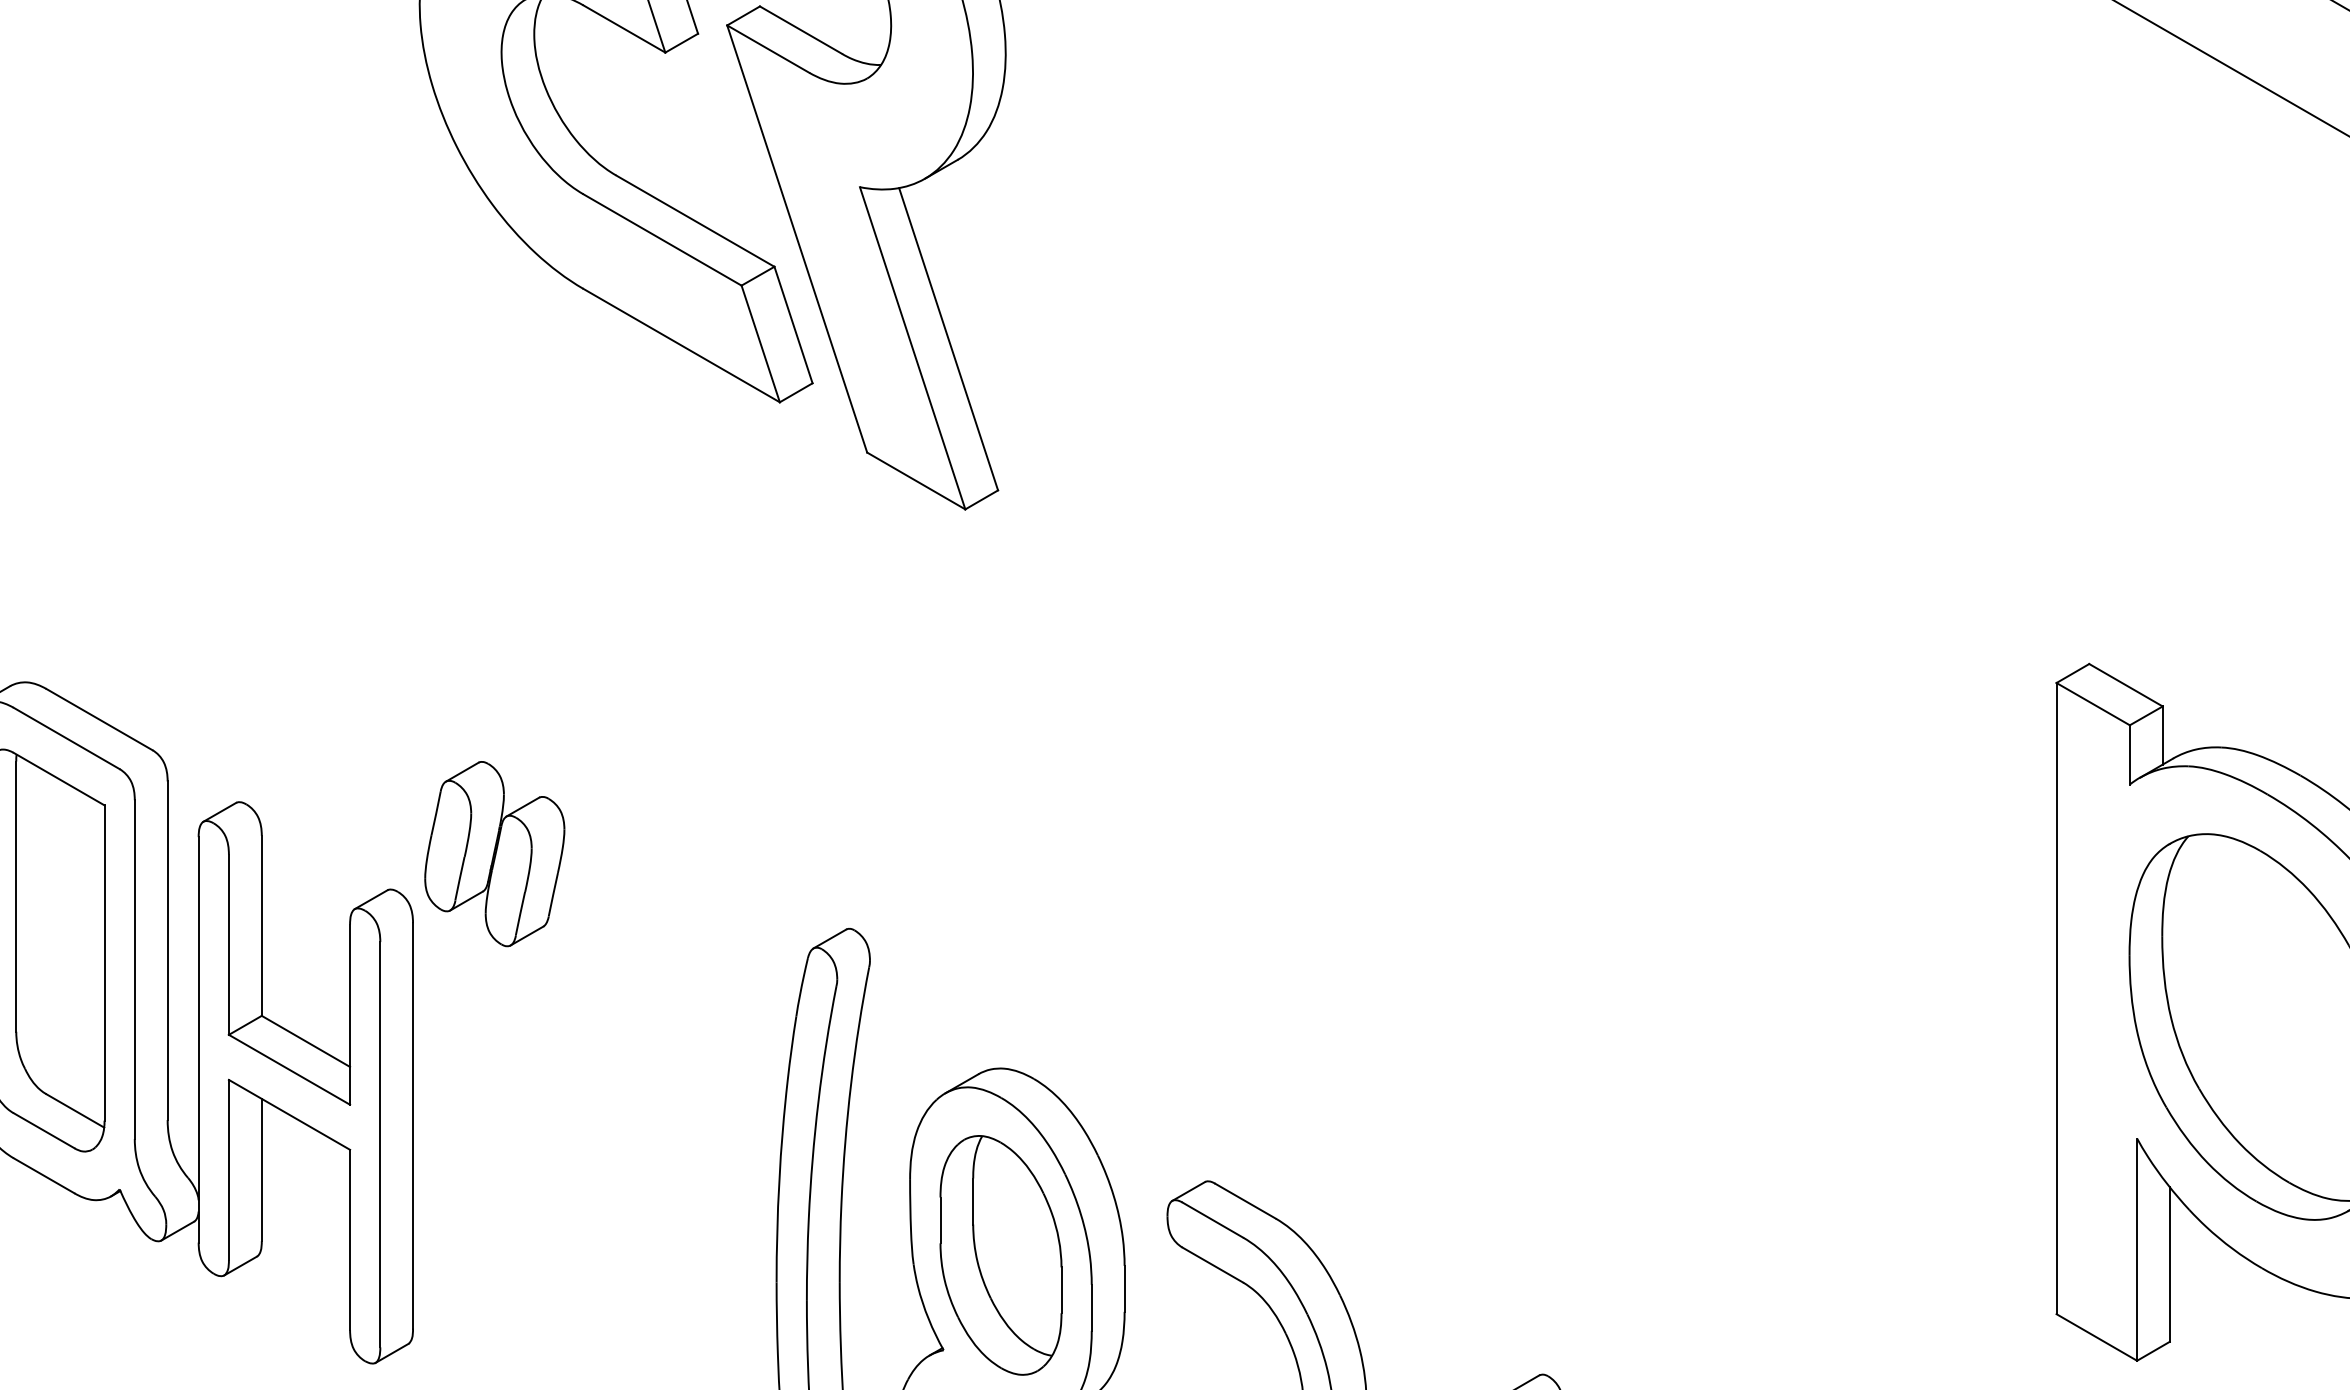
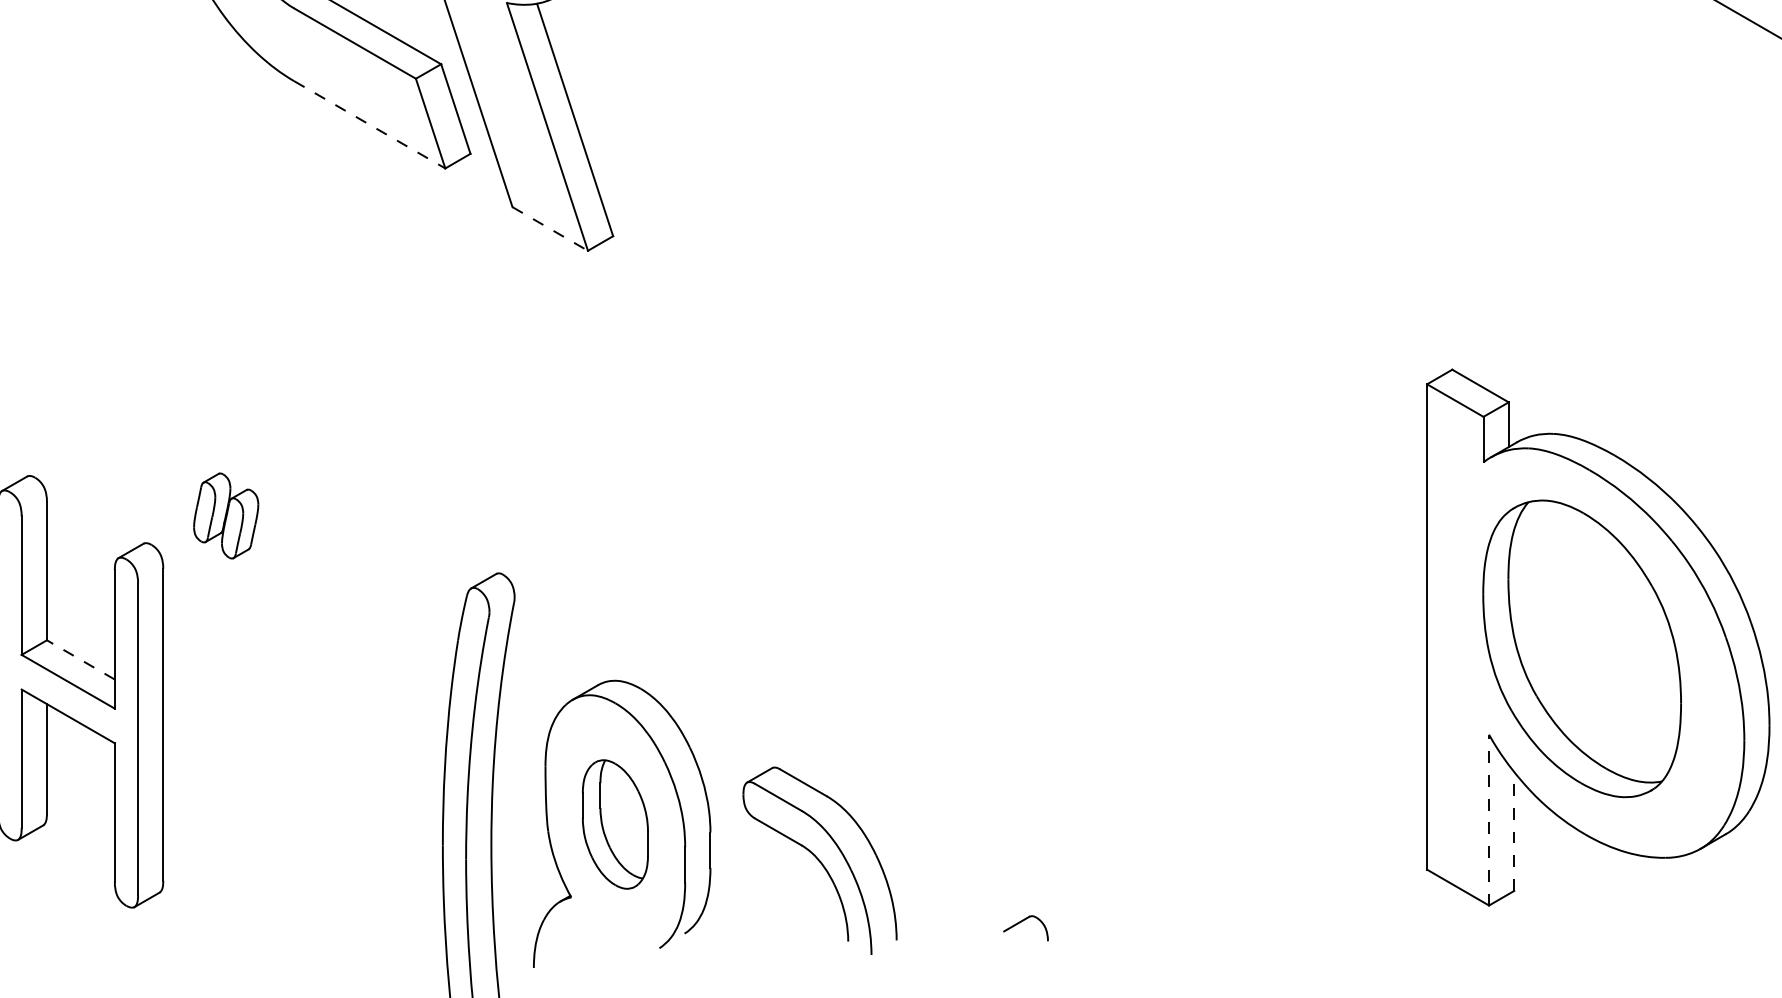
line: (682, 345) -> (370, 124), solid -> dashed
line: (916, 481) -> (550, 229), solid -> dashed
part: (494, 854) -> (225, 516), size x0.6
line: (305, 1041) -> (80, 660), solid -> dashed
line: (2137, 1249) -> (1489, 819), solid -> dashed
part: (1000, 1255) -> (615, 824), size x0.7
line: (2169, 1264) -> (1513, 831), solid -> dashed

